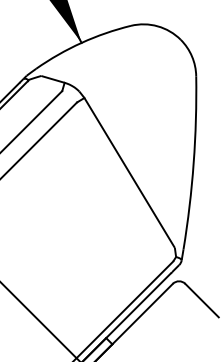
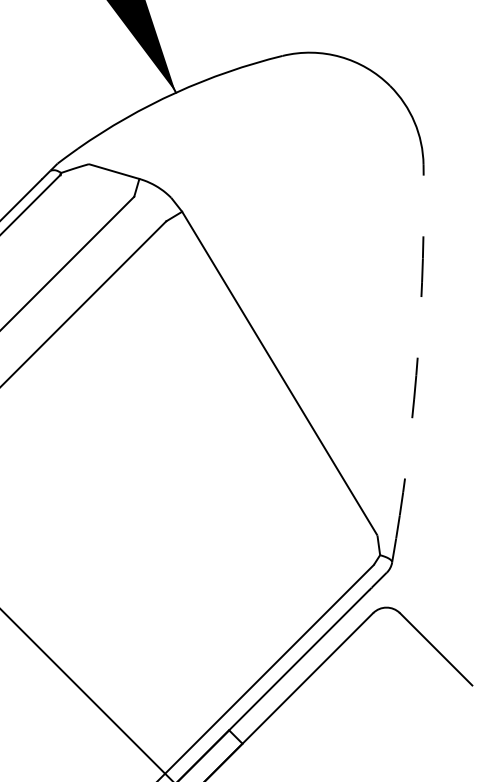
arc: (193, 163) -> (417, 353), solid -> dashed

